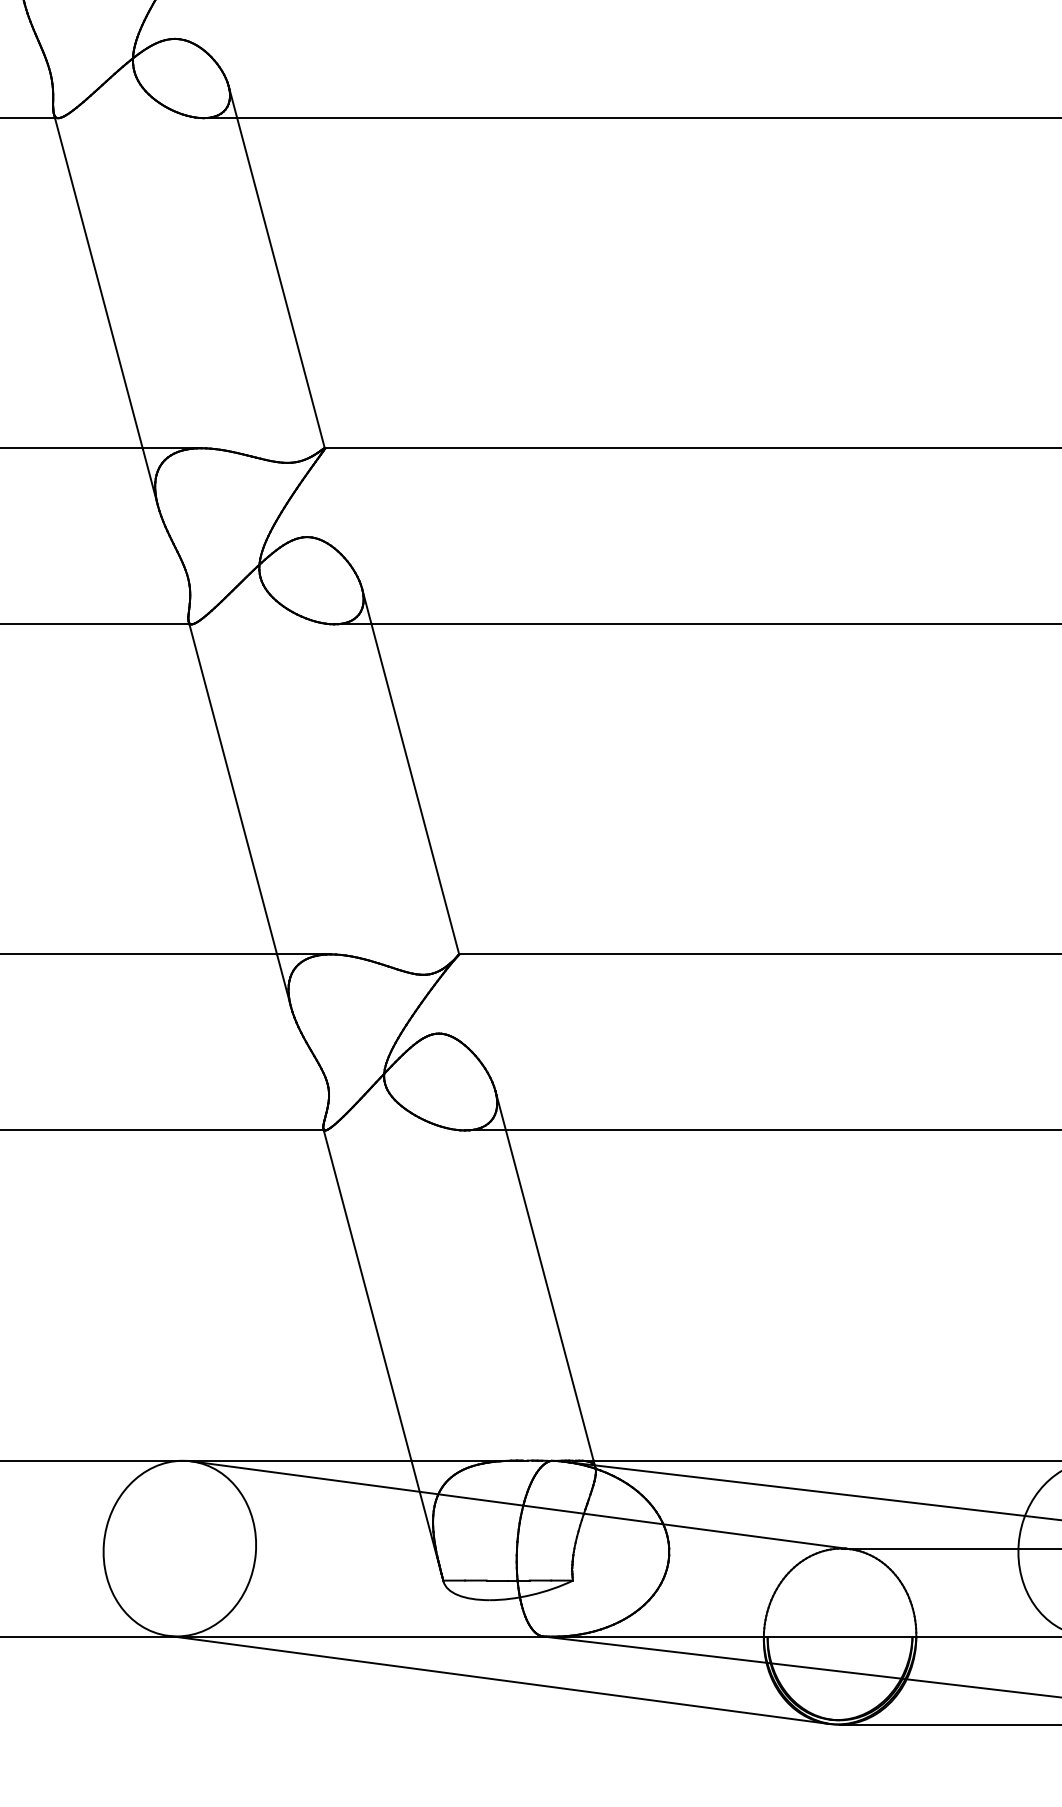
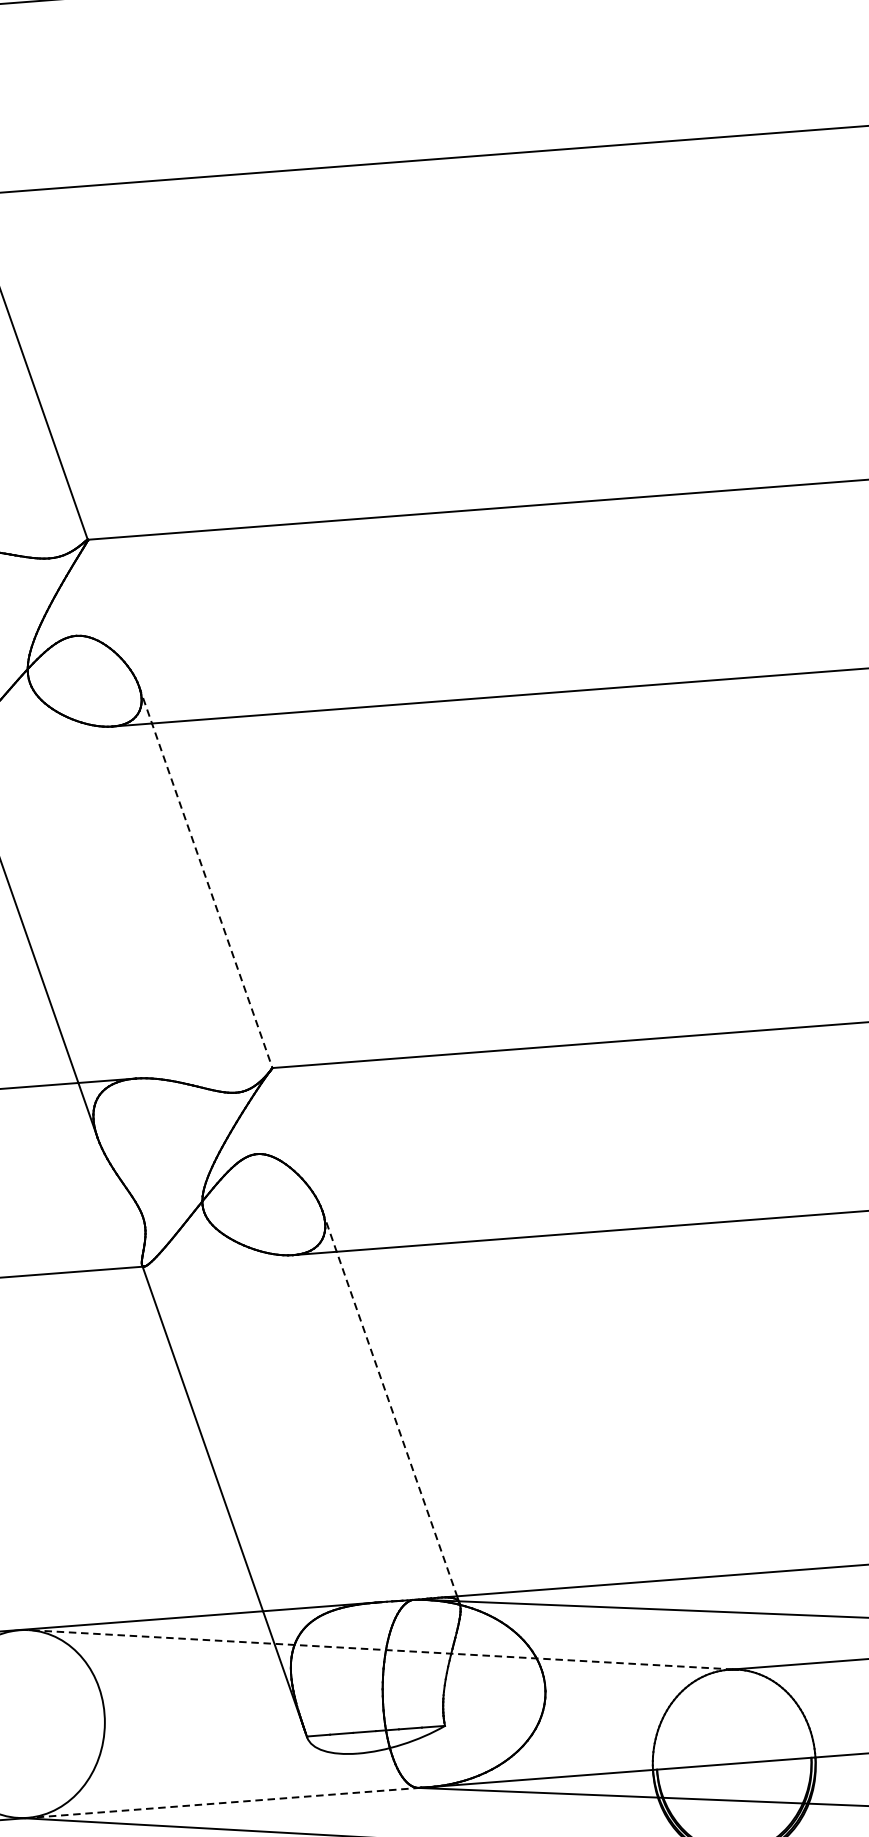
line: (410, 772) -> (205, 878), solid -> dashed
line: (544, 1276) -> (389, 1404), solid -> dashed
line: (518, 1504) -> (380, 1649), solid -> dashed
line: (359, 1636) -> (222, 1802), solid -> dashed

